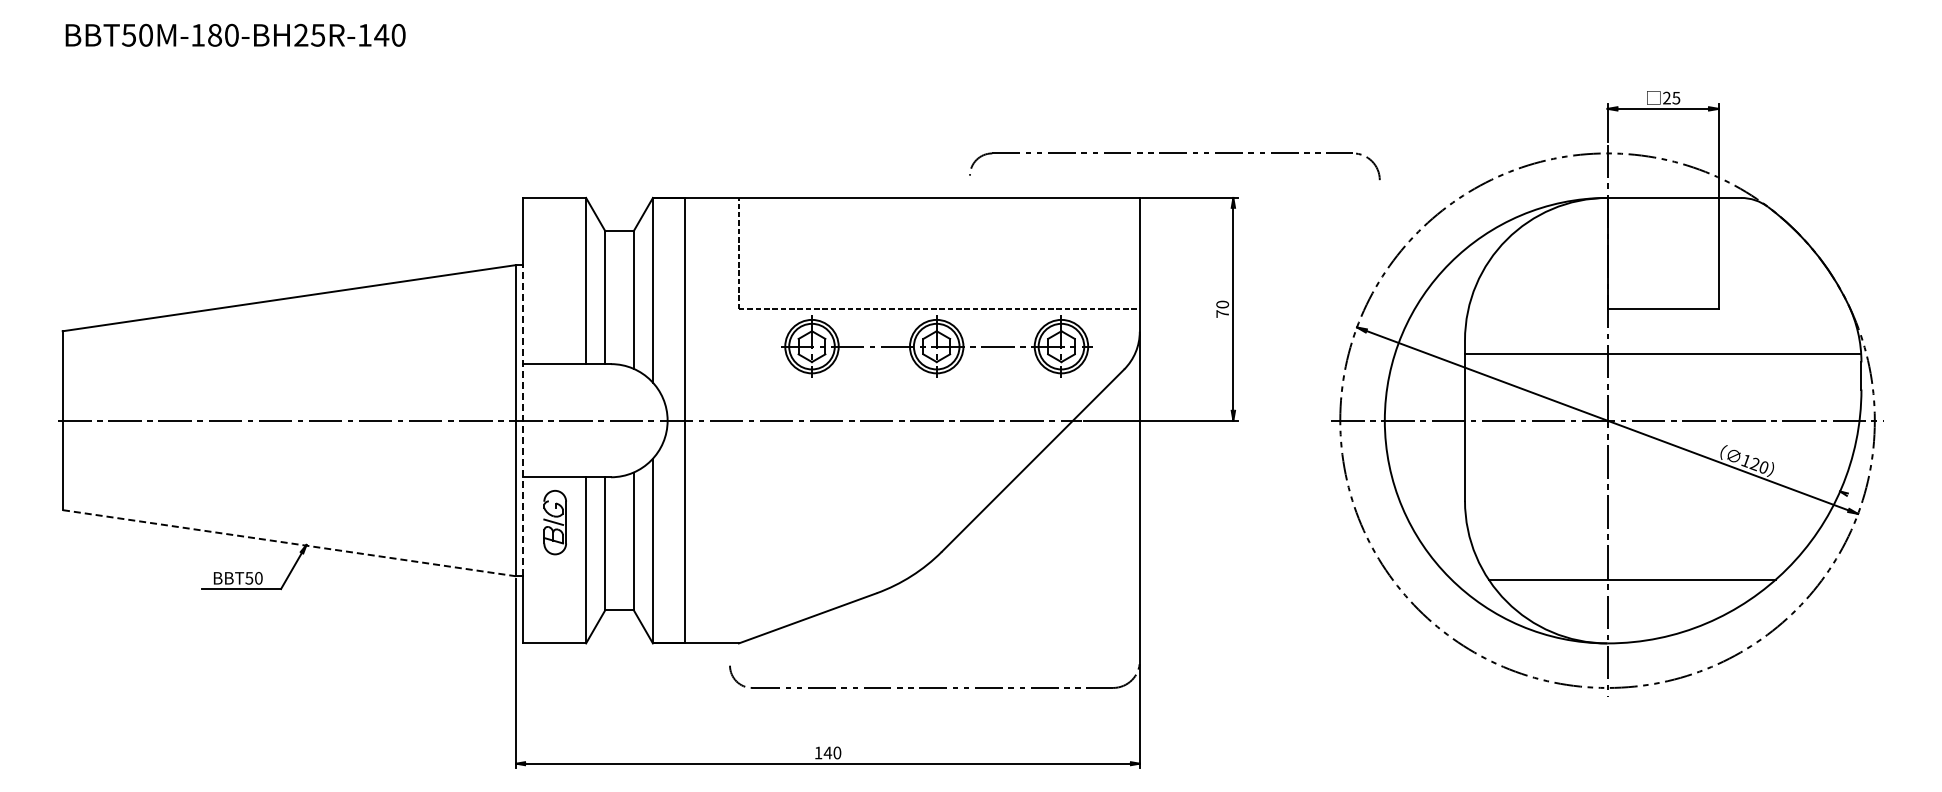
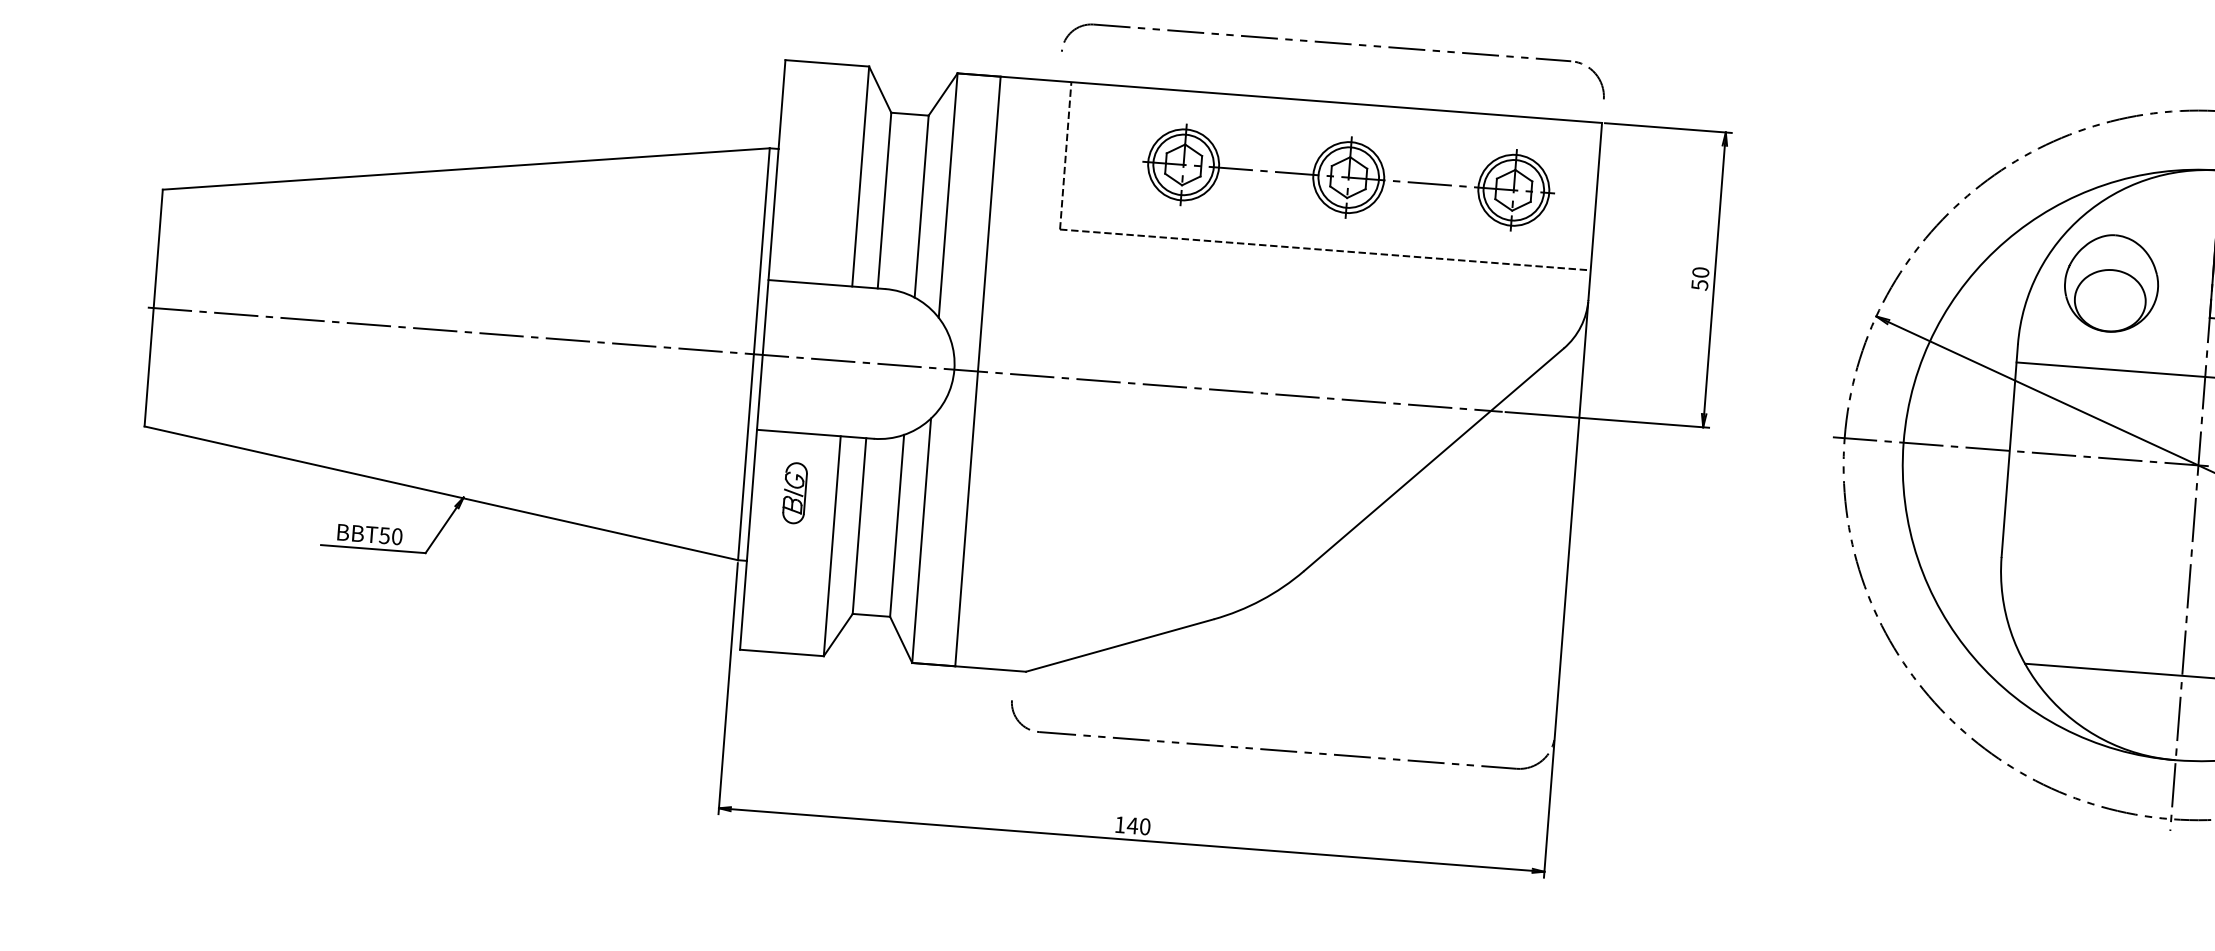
part: (1174, 153) -> (1334, 43), moved
part: (1531, 288) -> (2111, 282), added
text: (1222, 314) -> (1699, 285), 70 -> 50
part: (936, 346) -> (1348, 177), moved
line: (522, 420) -> (762, 354), dashed -> solid
part: (554, 522) -> (794, 492), size x0.71
line: (288, 543) -> (440, 493), dashed -> solid

